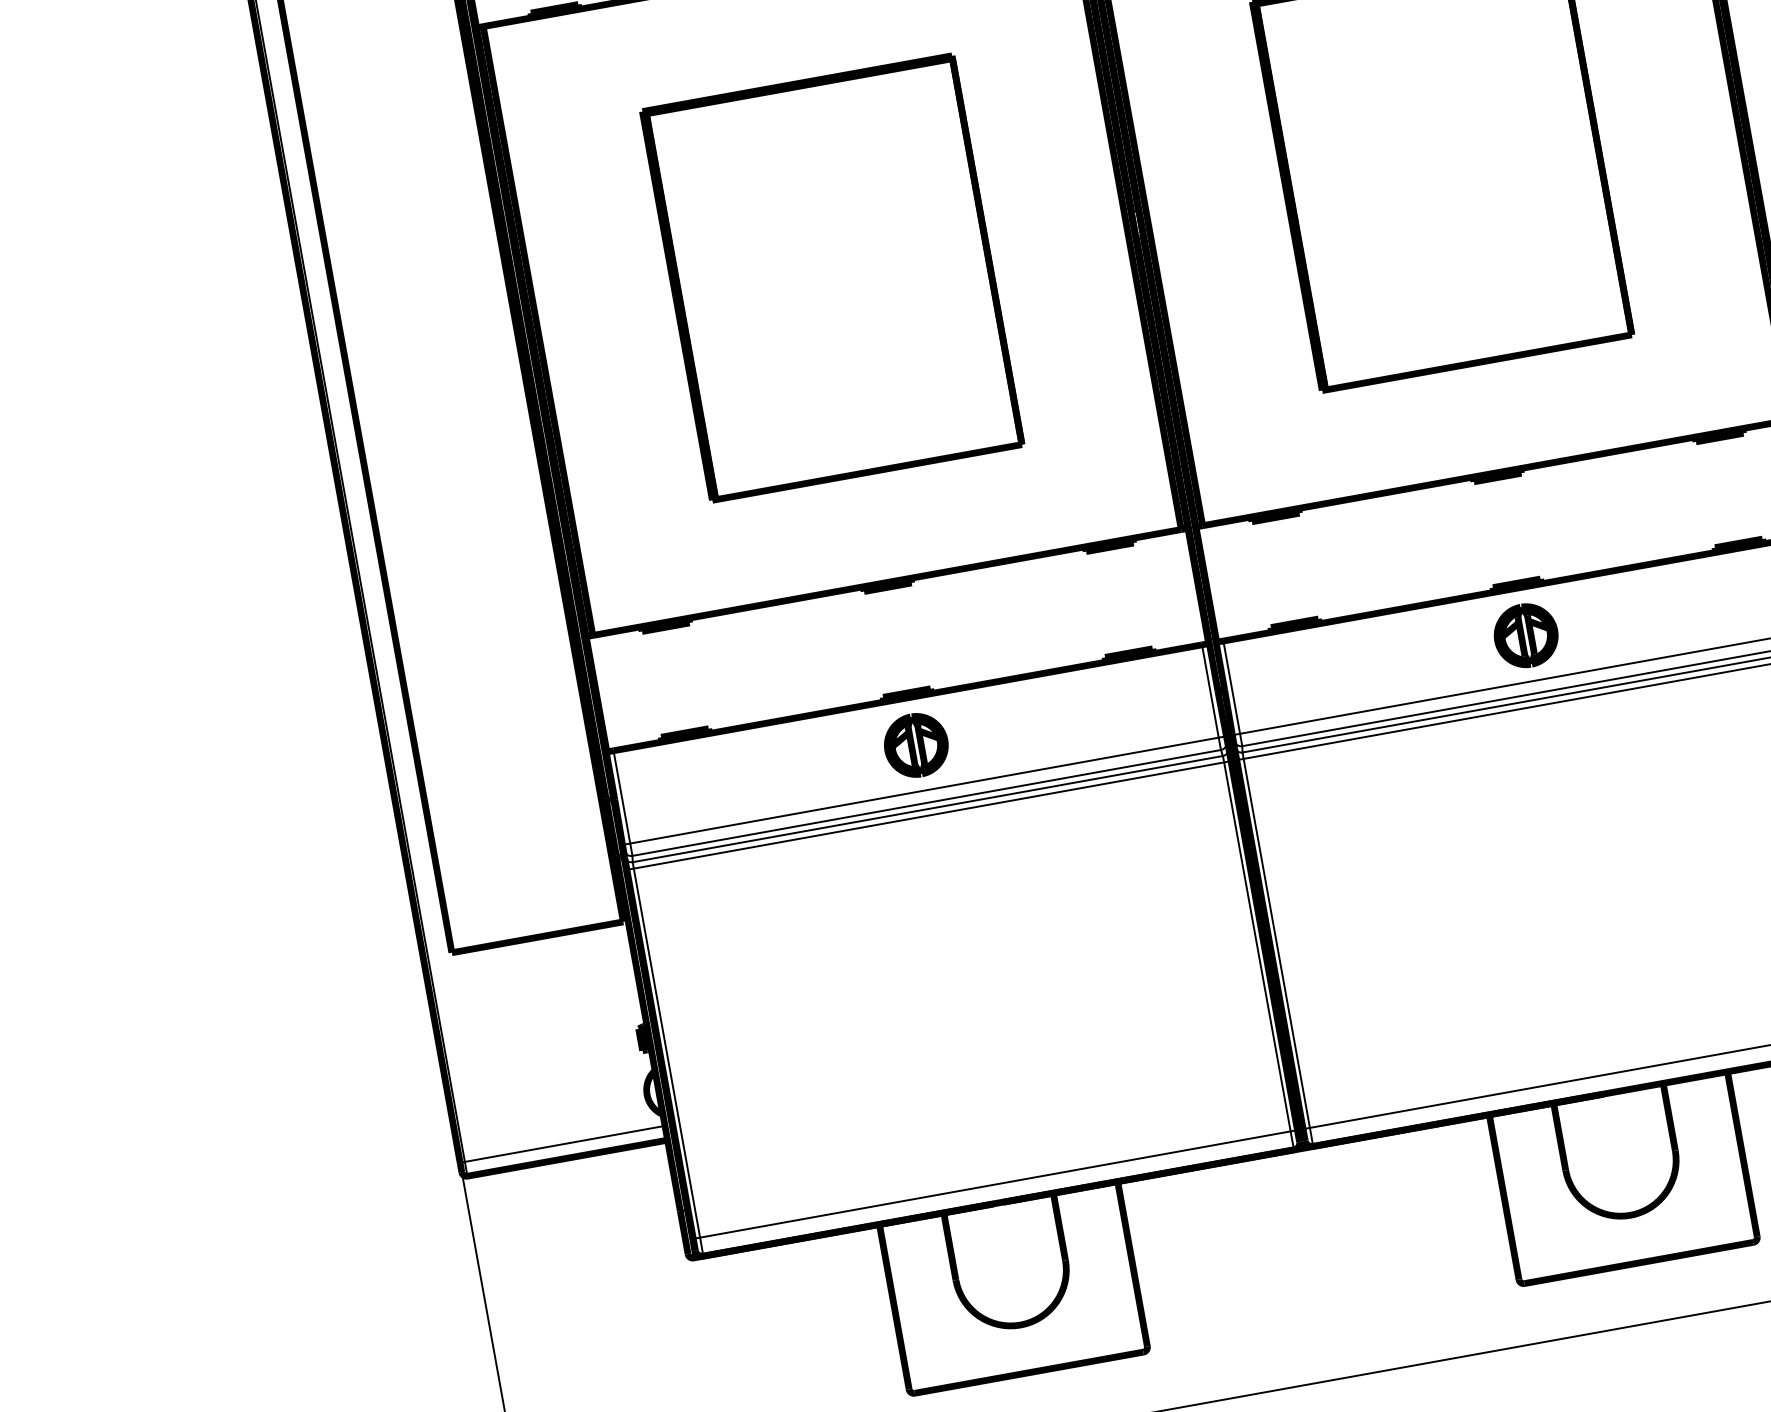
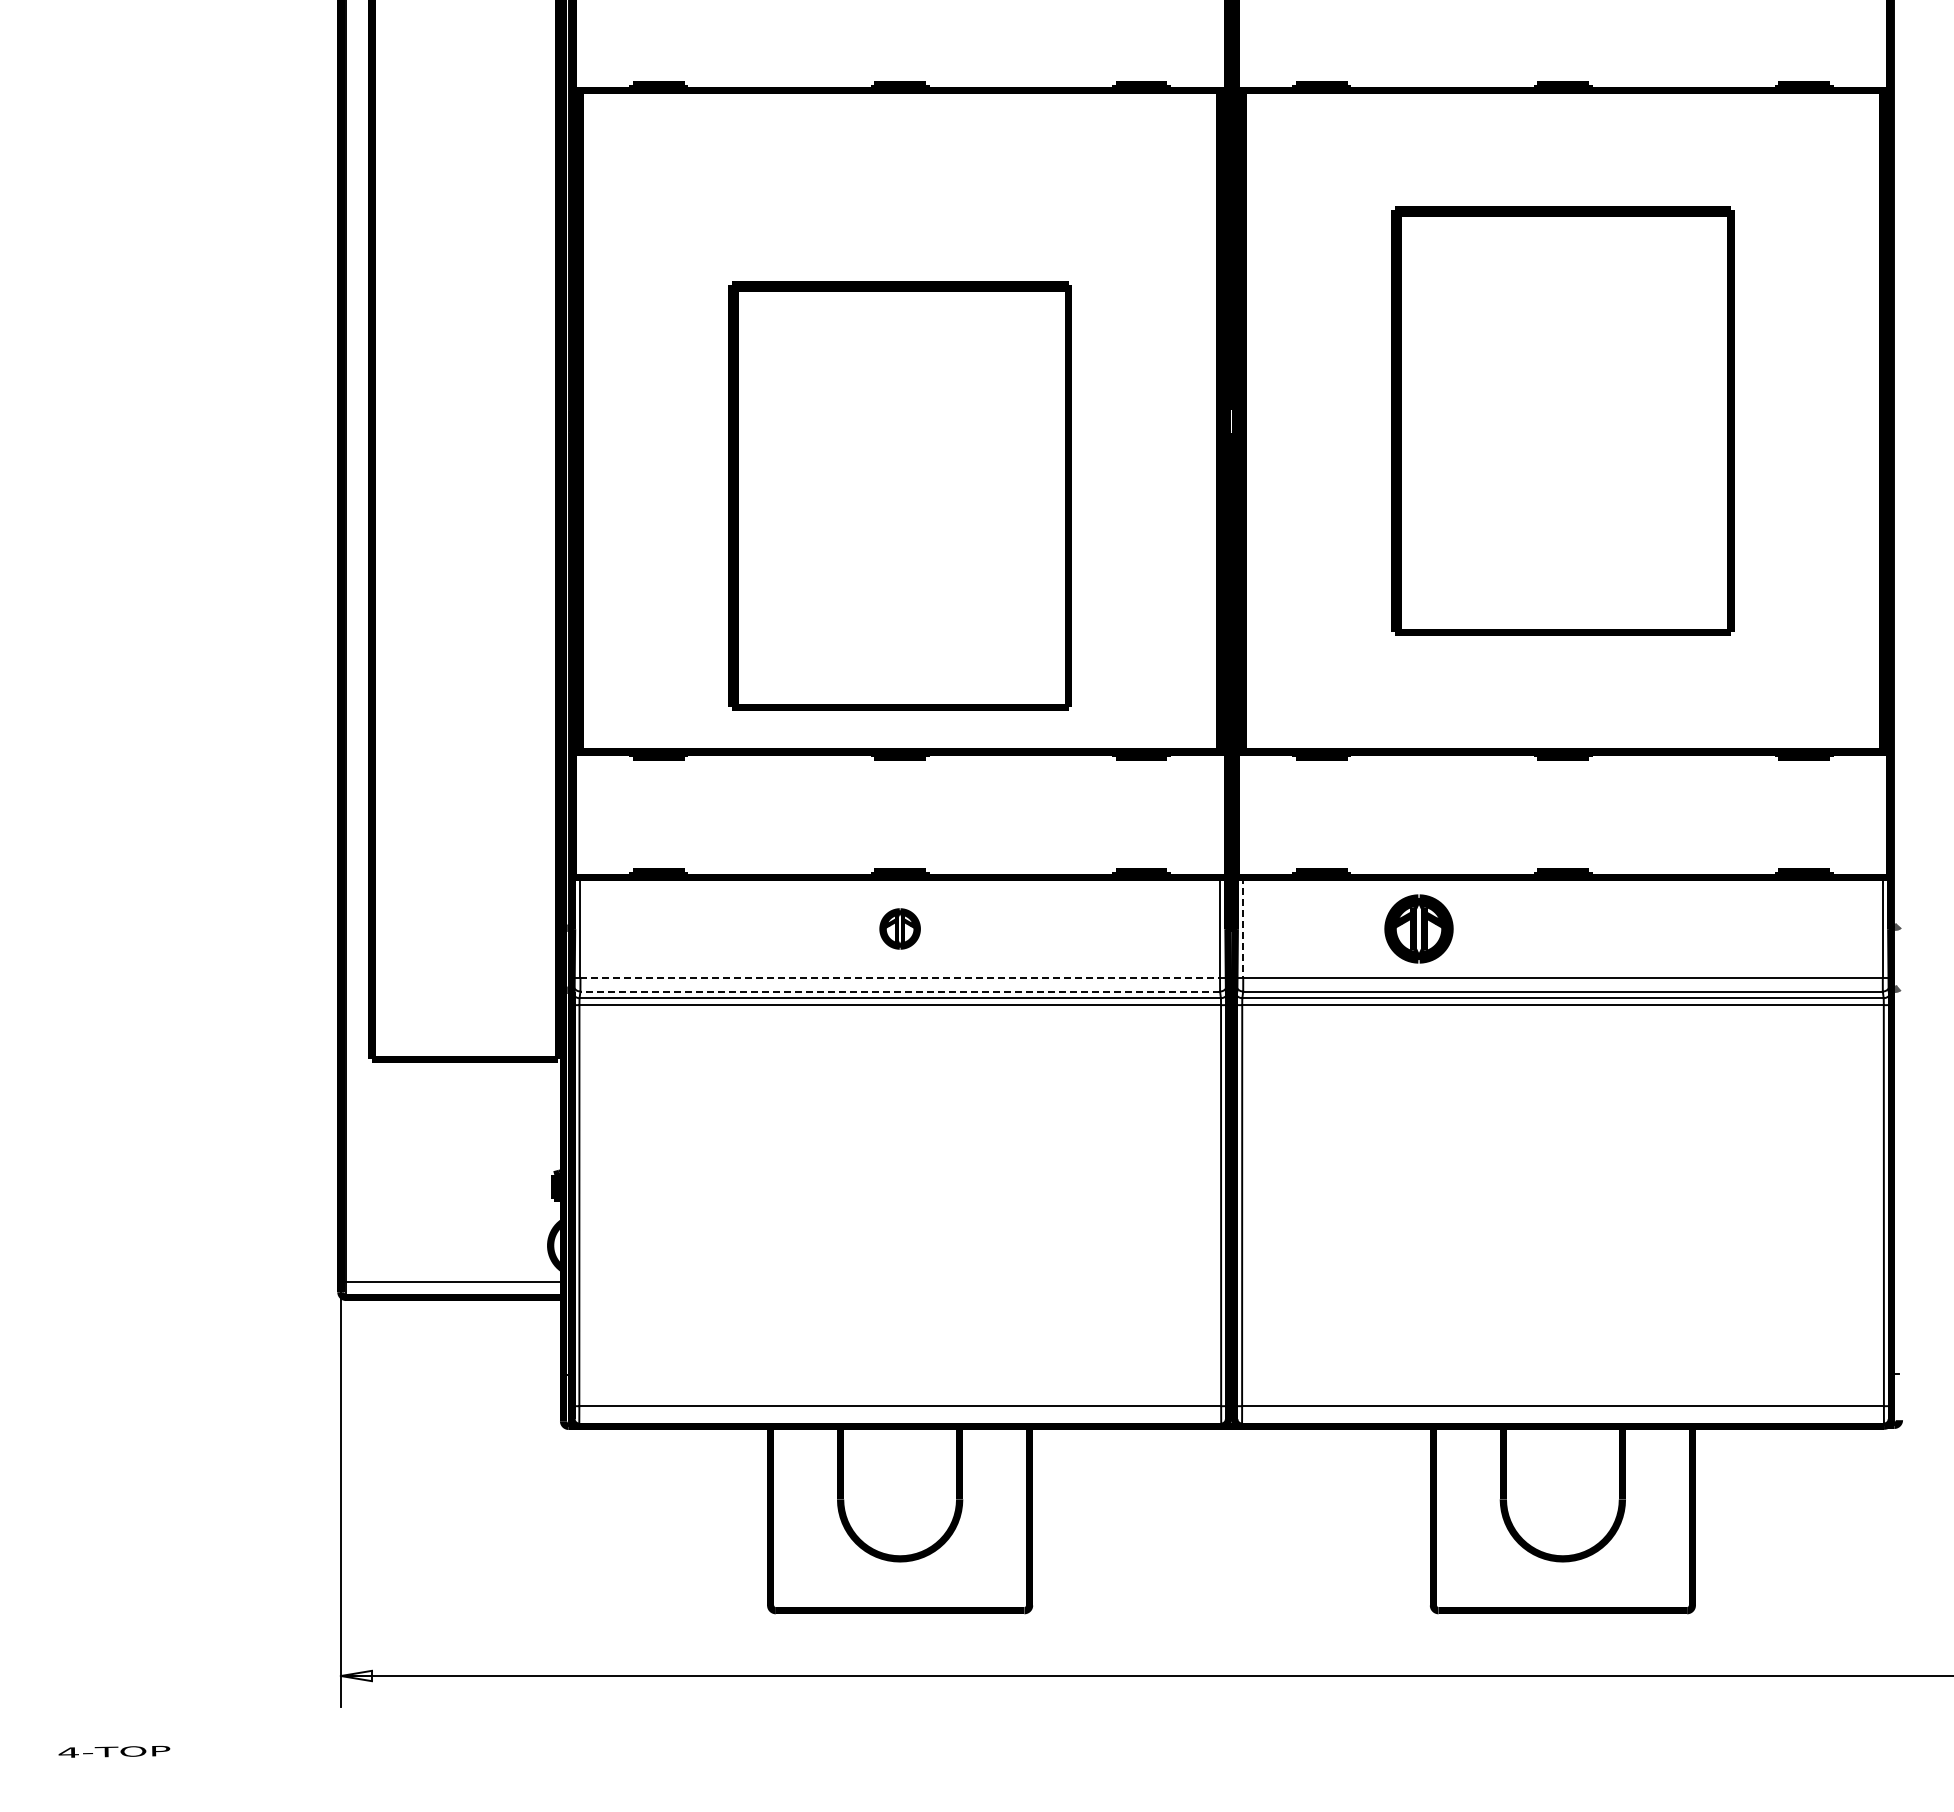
part: (831, 277) -> (899, 495), moved
part: (1525, 635) -> (1418, 928), moved
line: (1232, 688) -> (1243, 928), solid -> dashed
part: (915, 745) -> (899, 928), size x0.6
line: (924, 790) -> (900, 978), solid -> dashed
line: (926, 802) -> (900, 991), solid -> dashed

